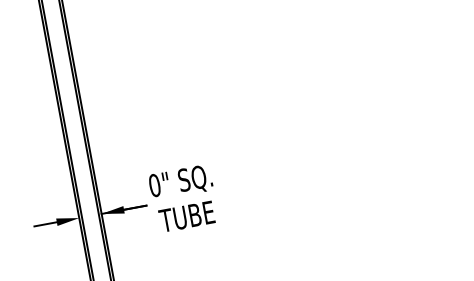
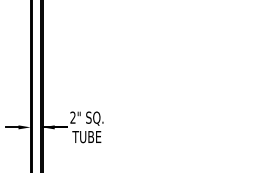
text: (153, 185) -> (72, 117), 0" -> 2"

